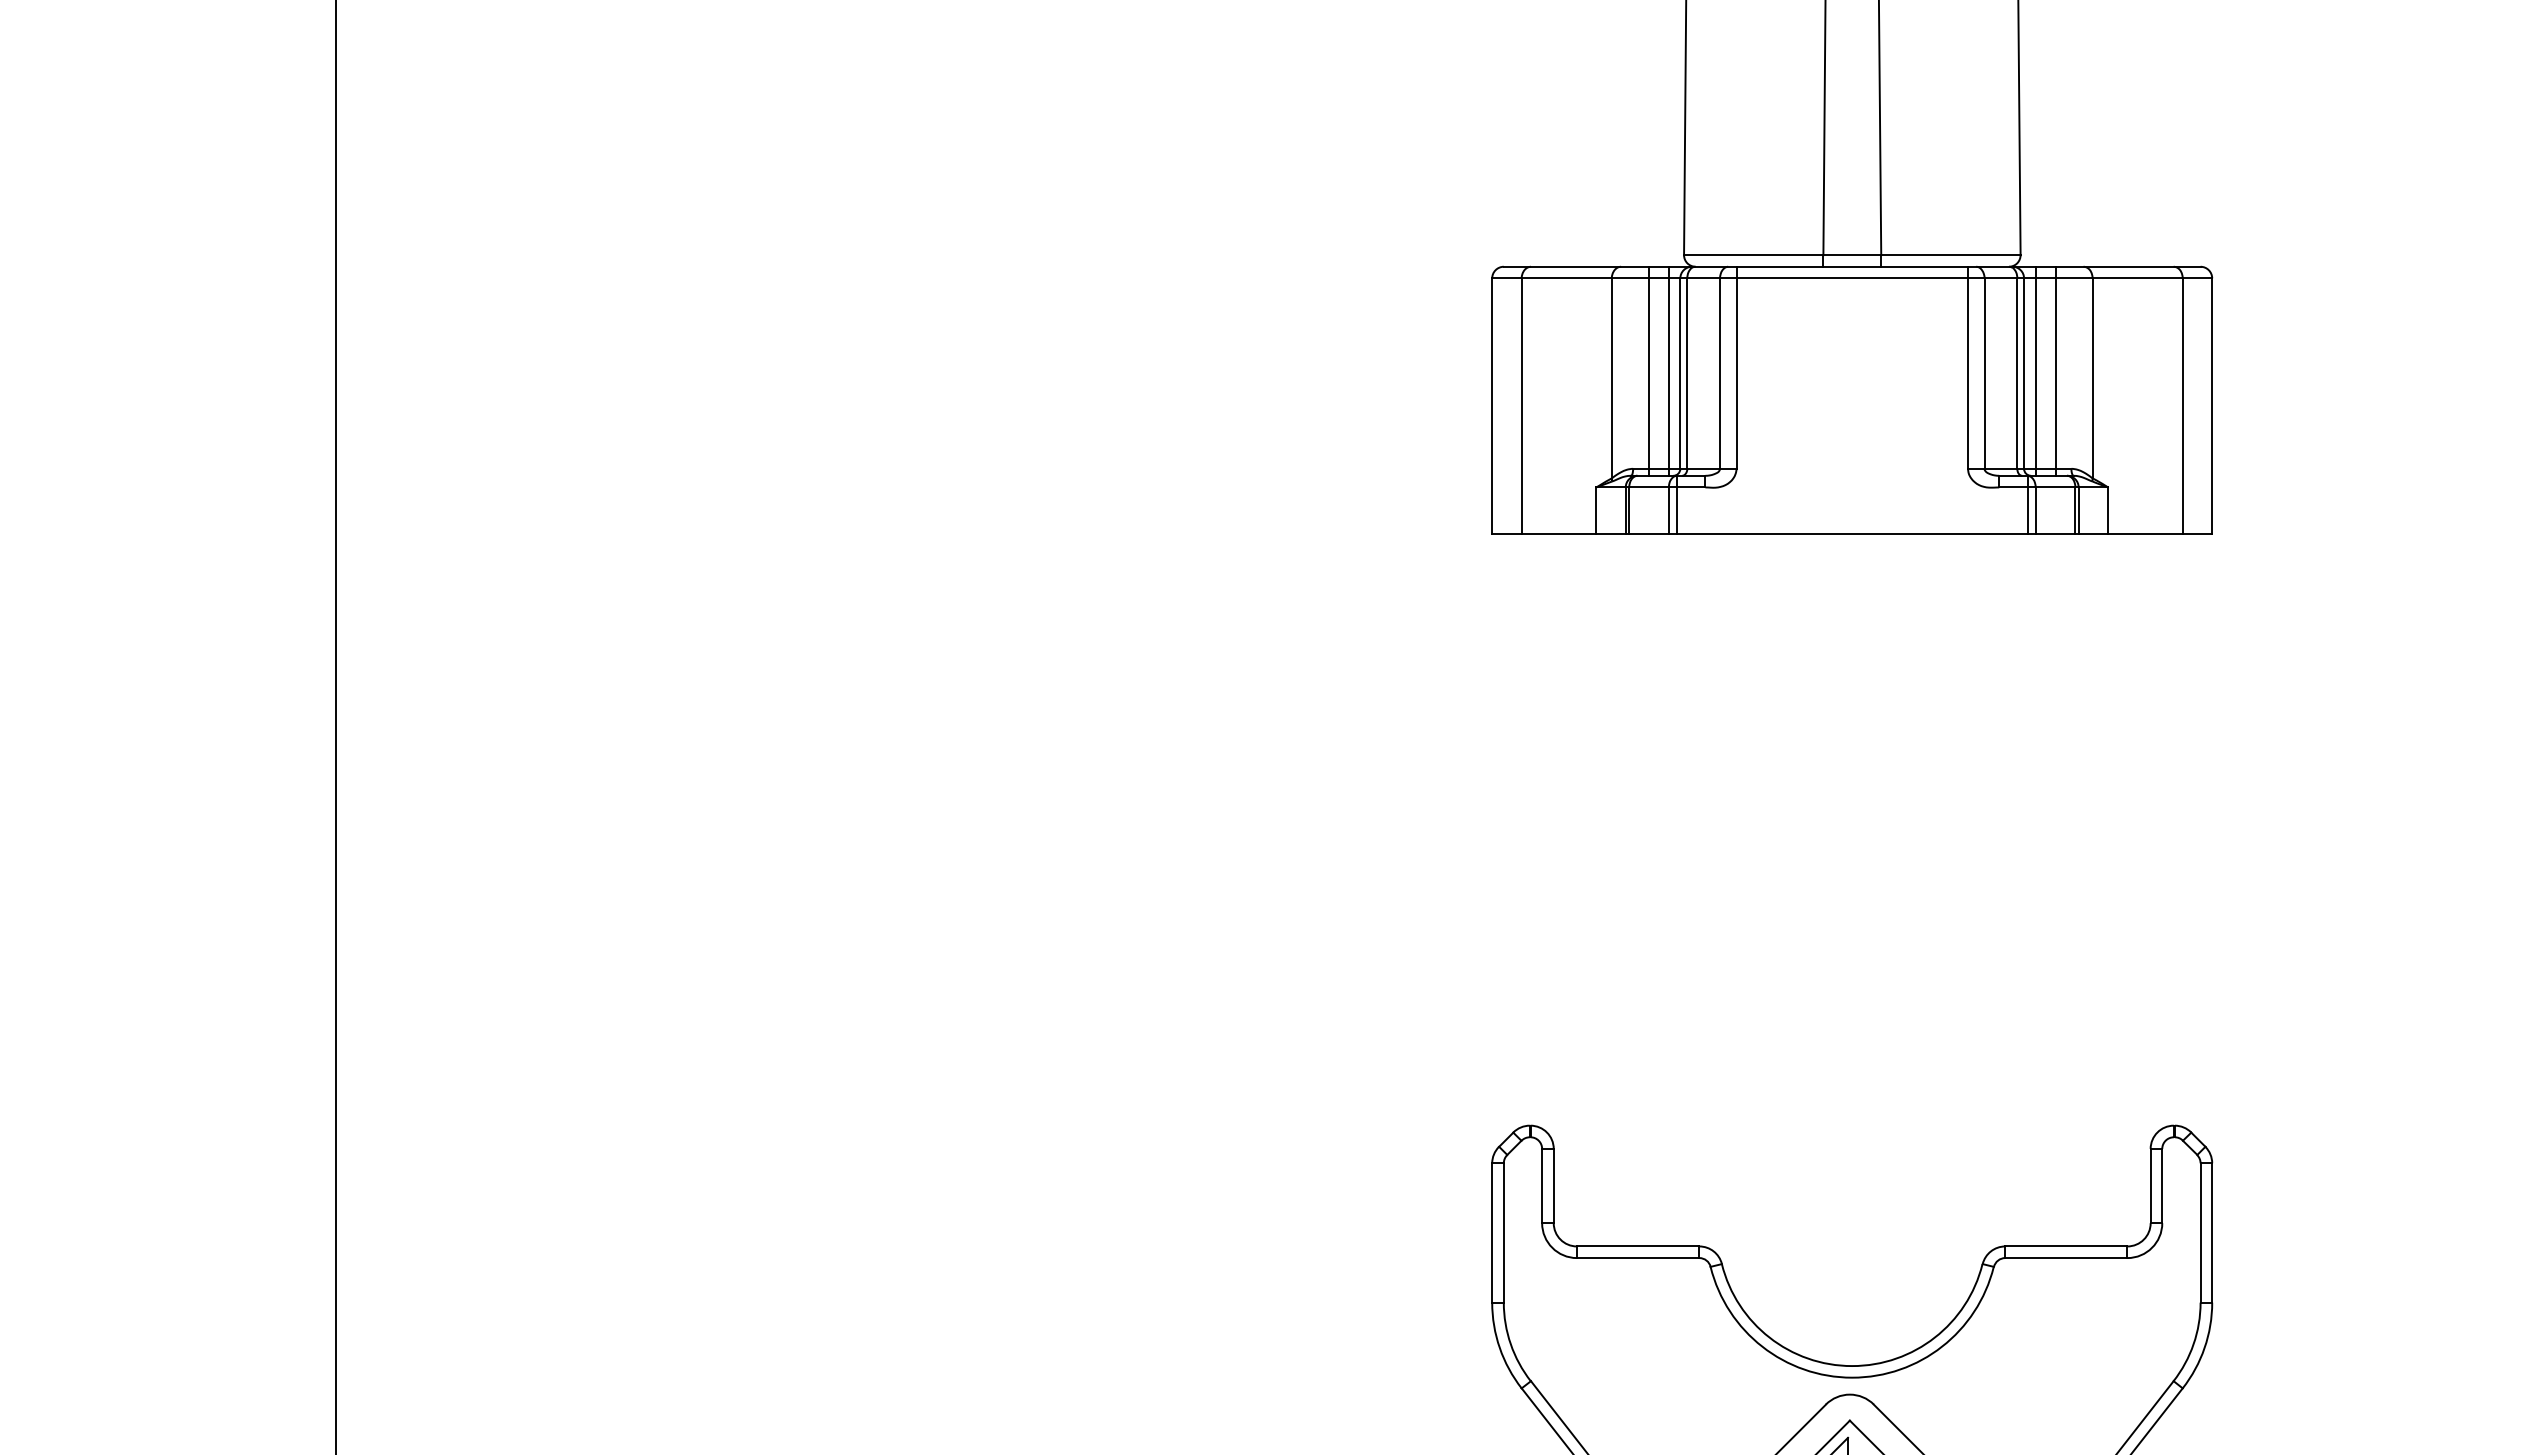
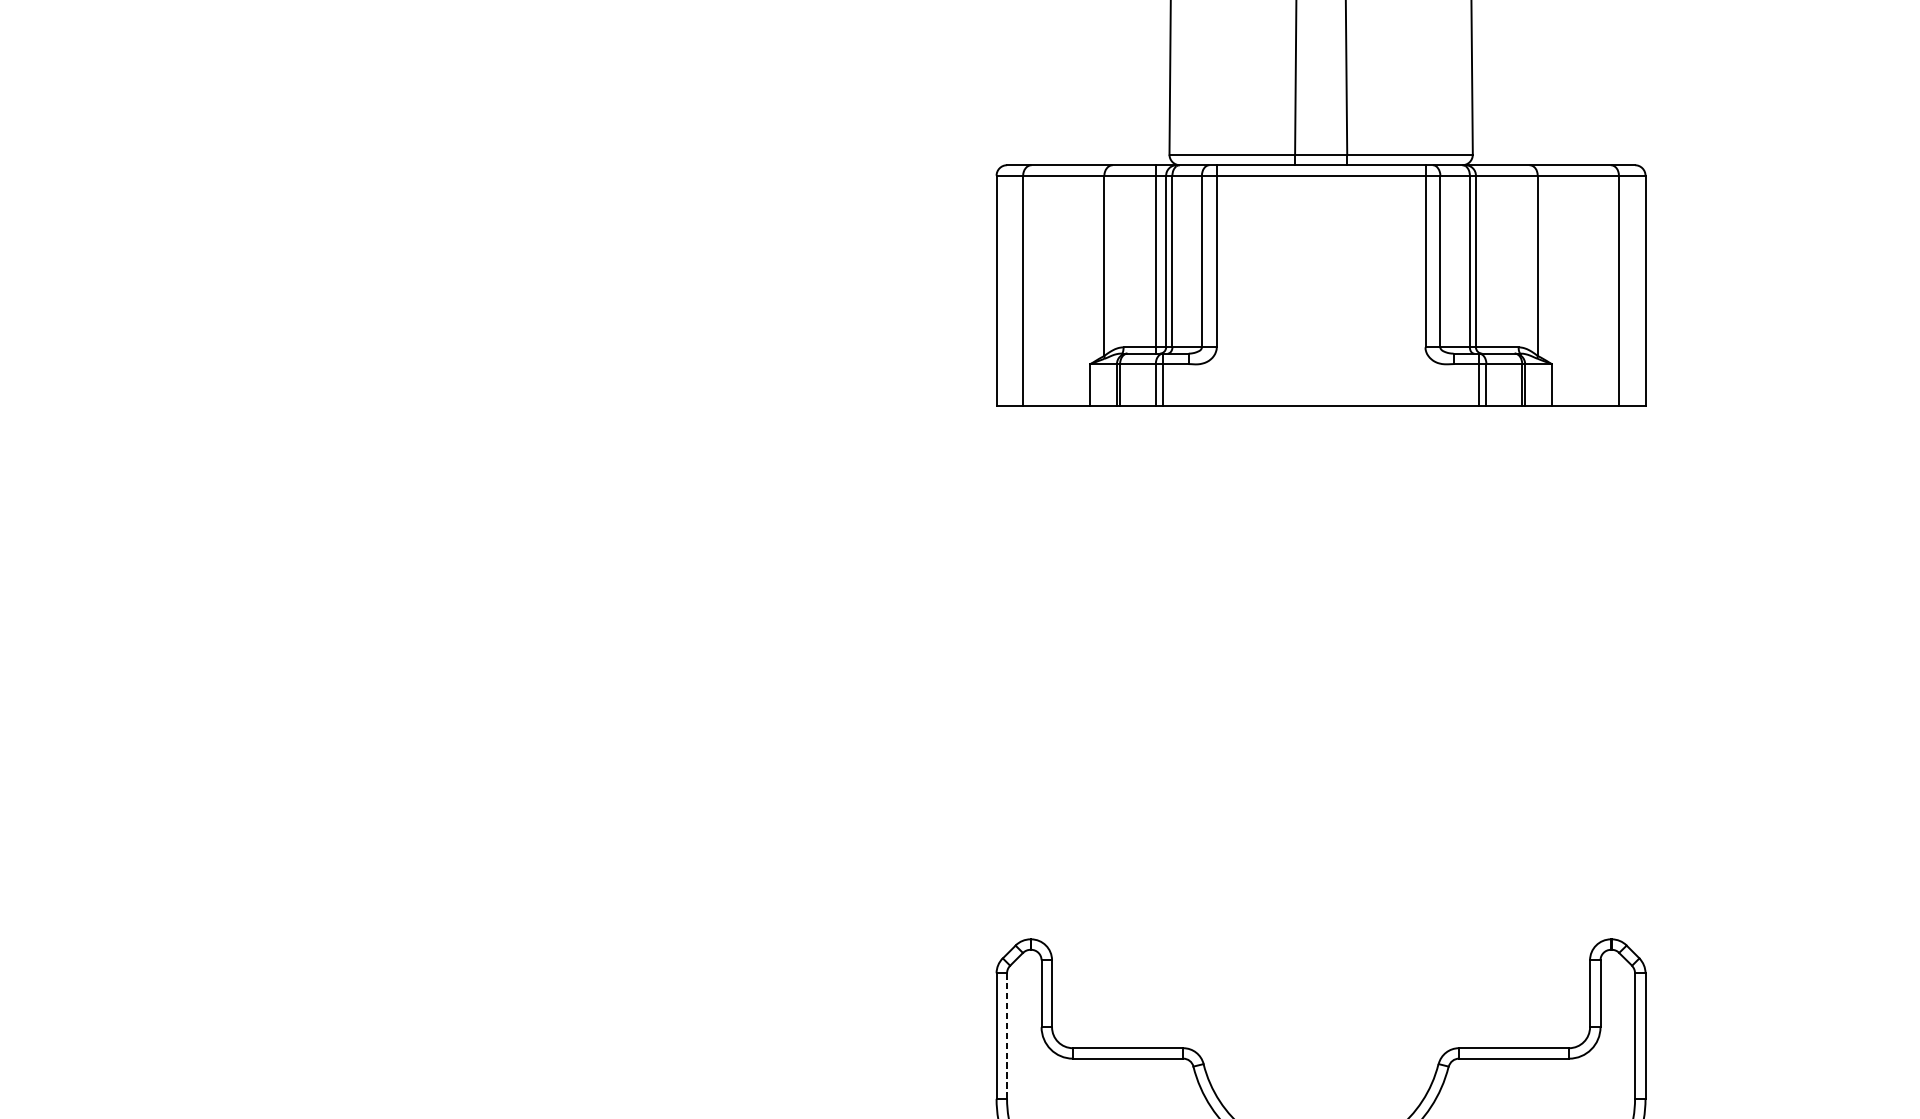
line: (1648, 370) -> (1137, 258), removed
line: (2035, 370) -> (1486, 258), removed
line: (2056, 370) -> (1505, 258), removed
line: (1503, 1232) -> (1006, 1035), solid -> dashed

